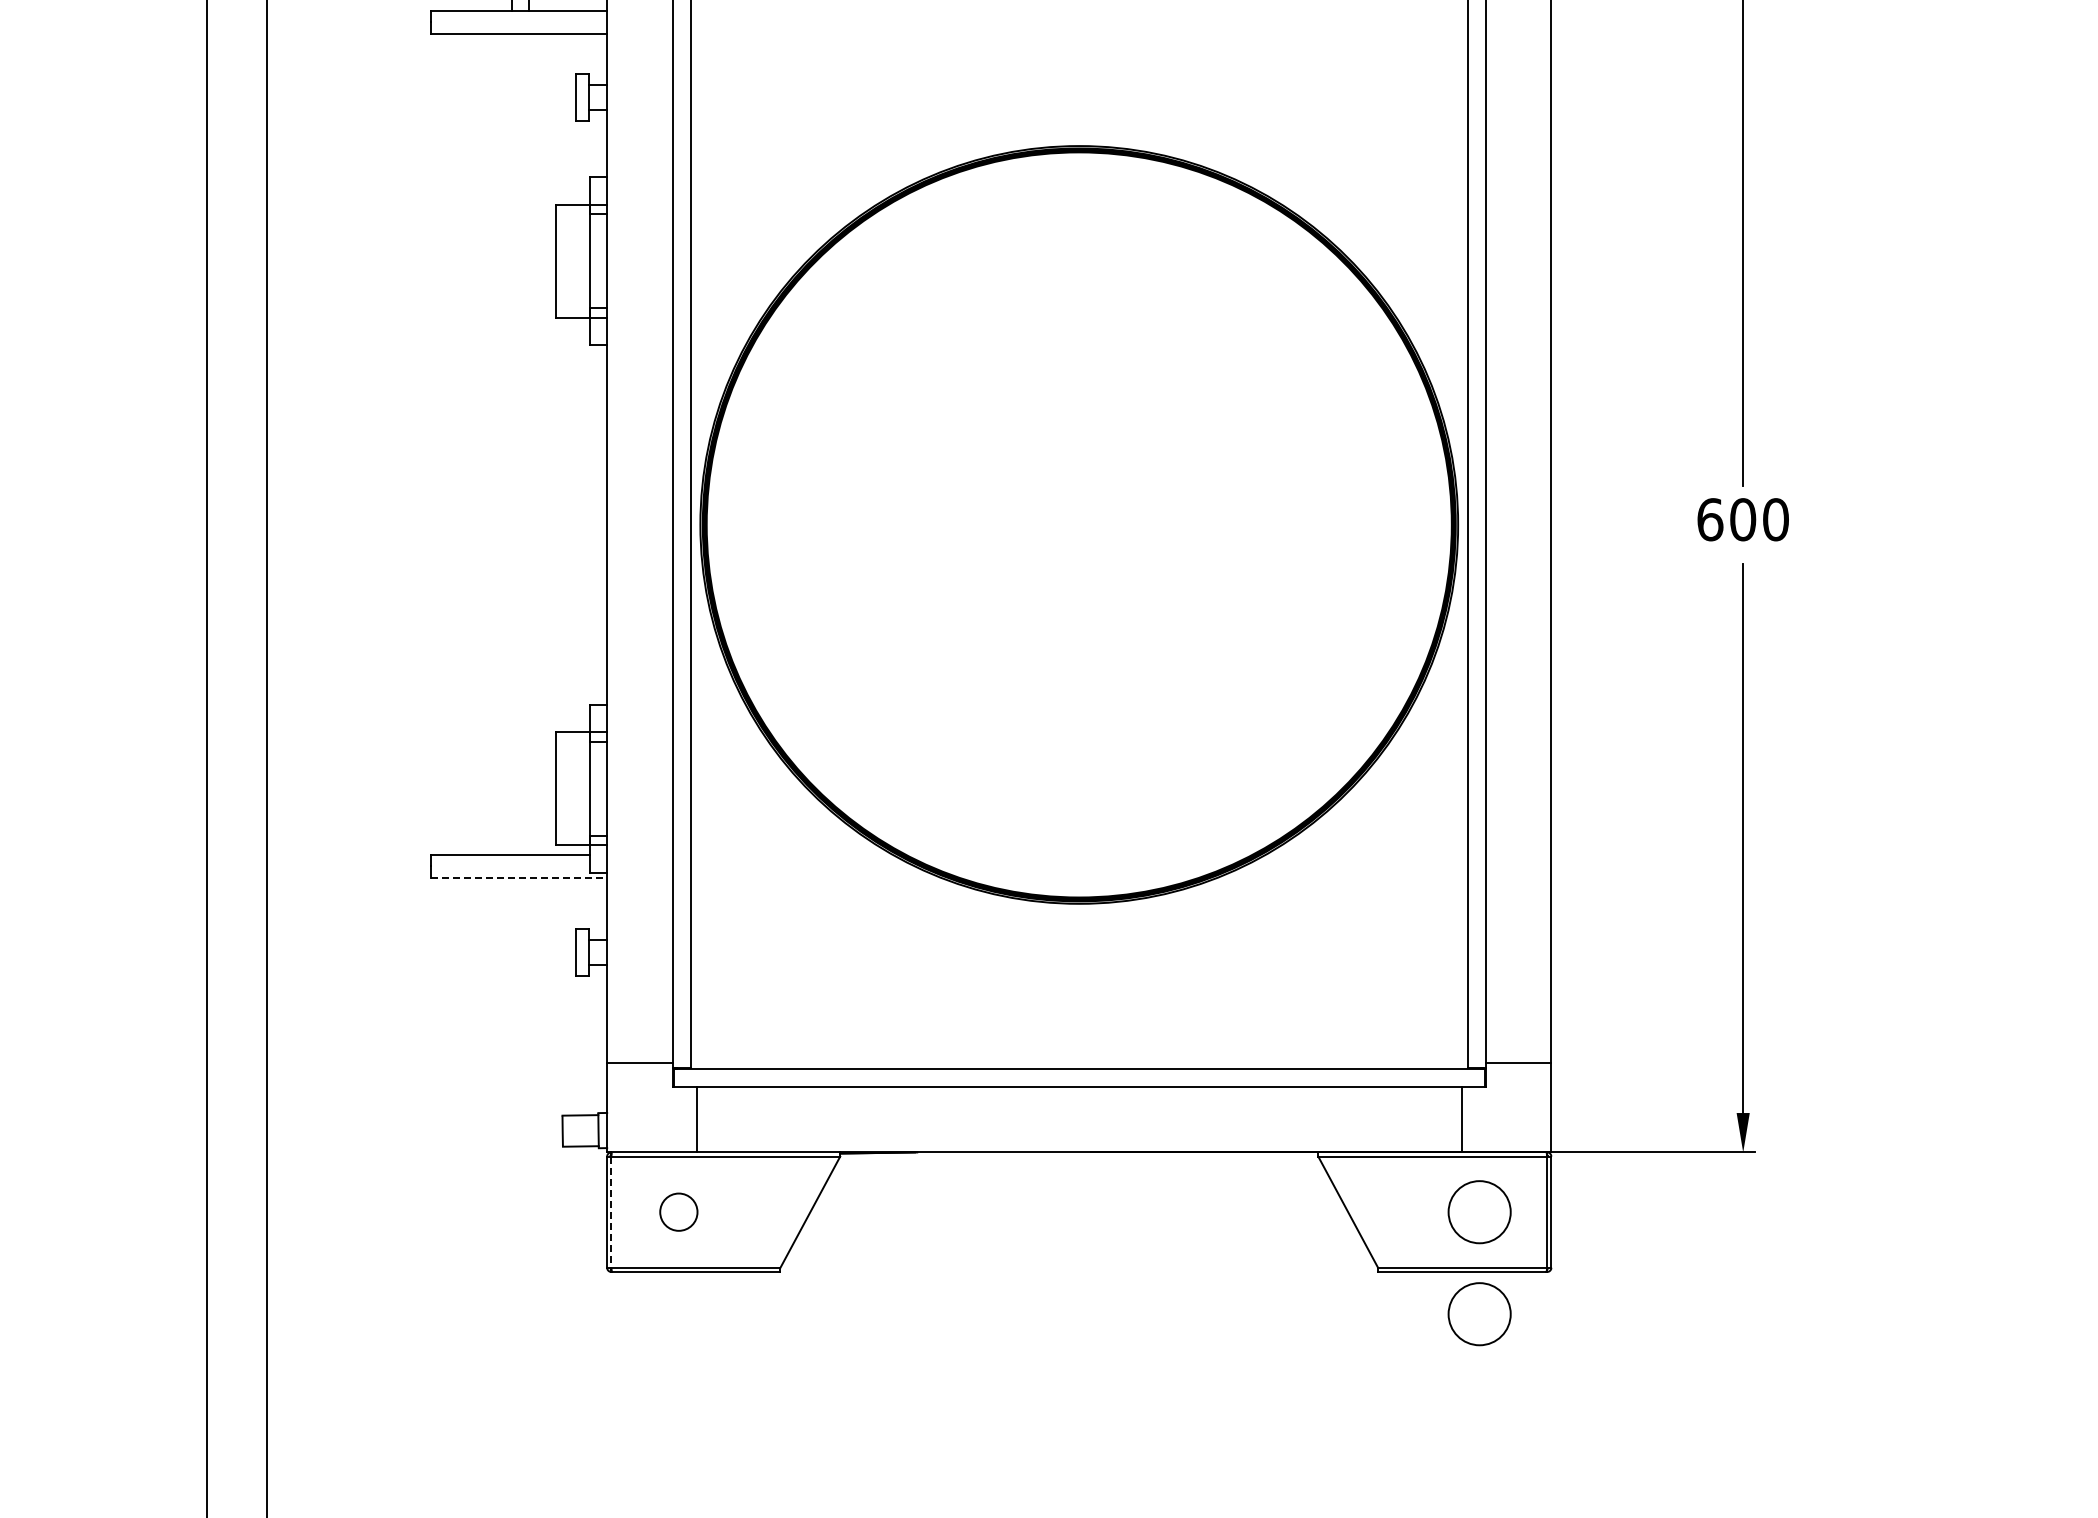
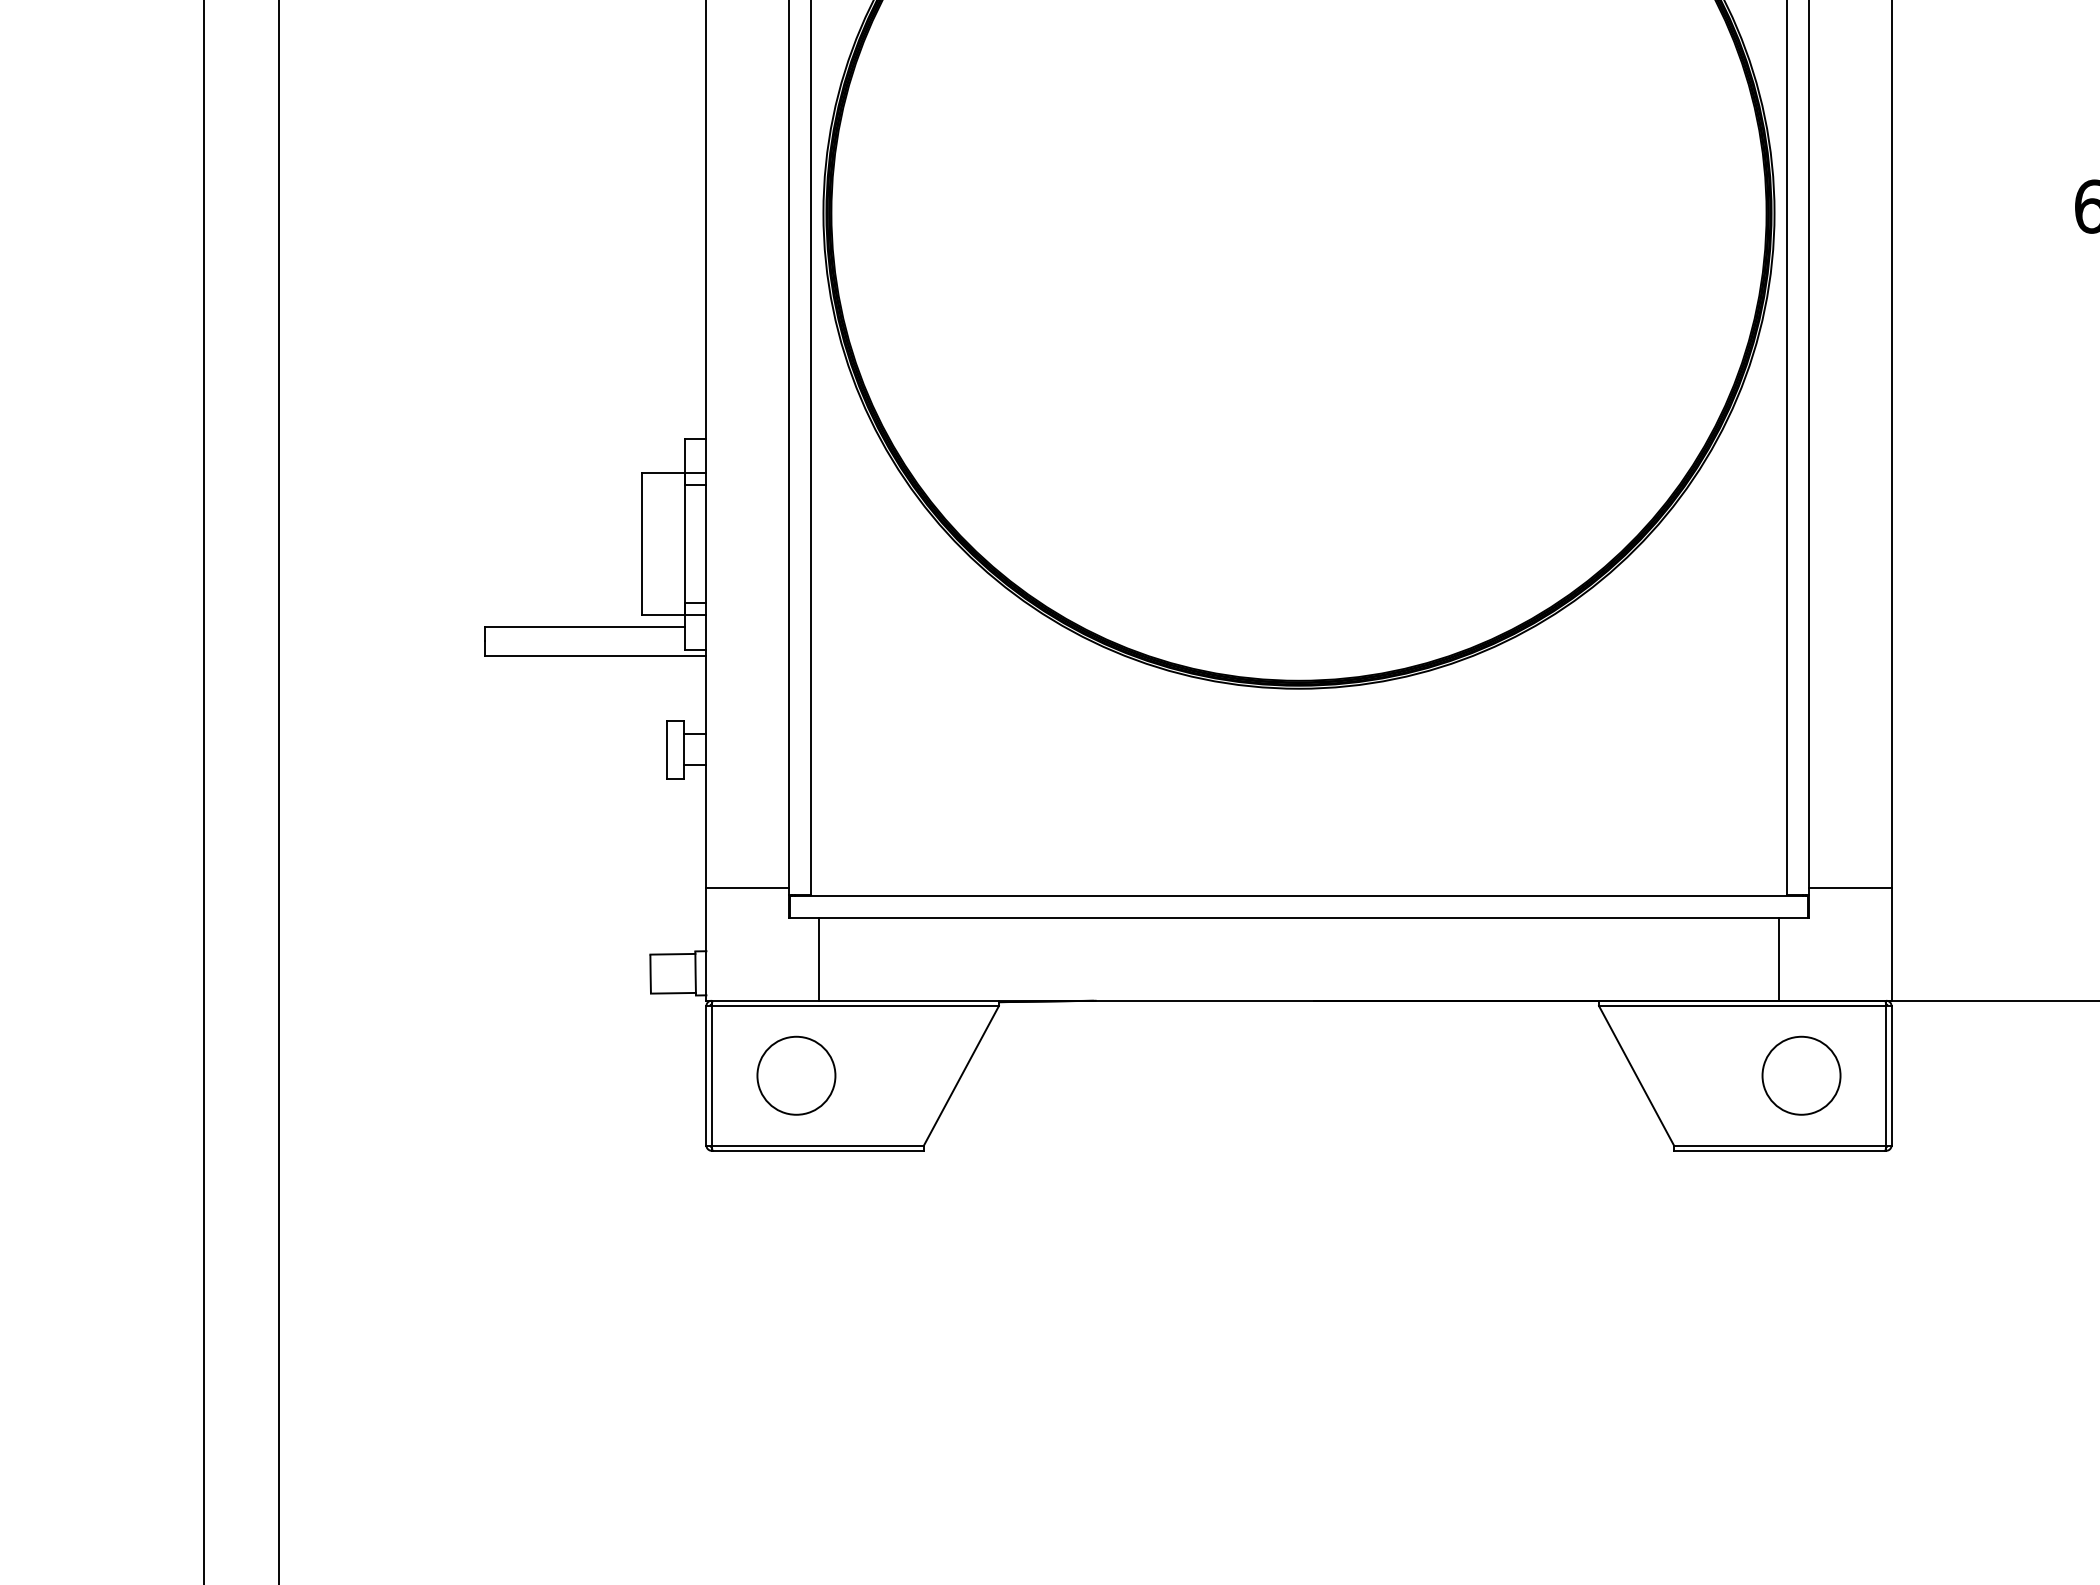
line: (519, 877) -> (596, 655), dashed -> solid
line: (611, 1212) -> (711, 1076), dashed -> solid
circle: (678, 1212) -> (795, 1076), size x1.67
circle: (1479, 1314) -> (1801, 1204), removed

